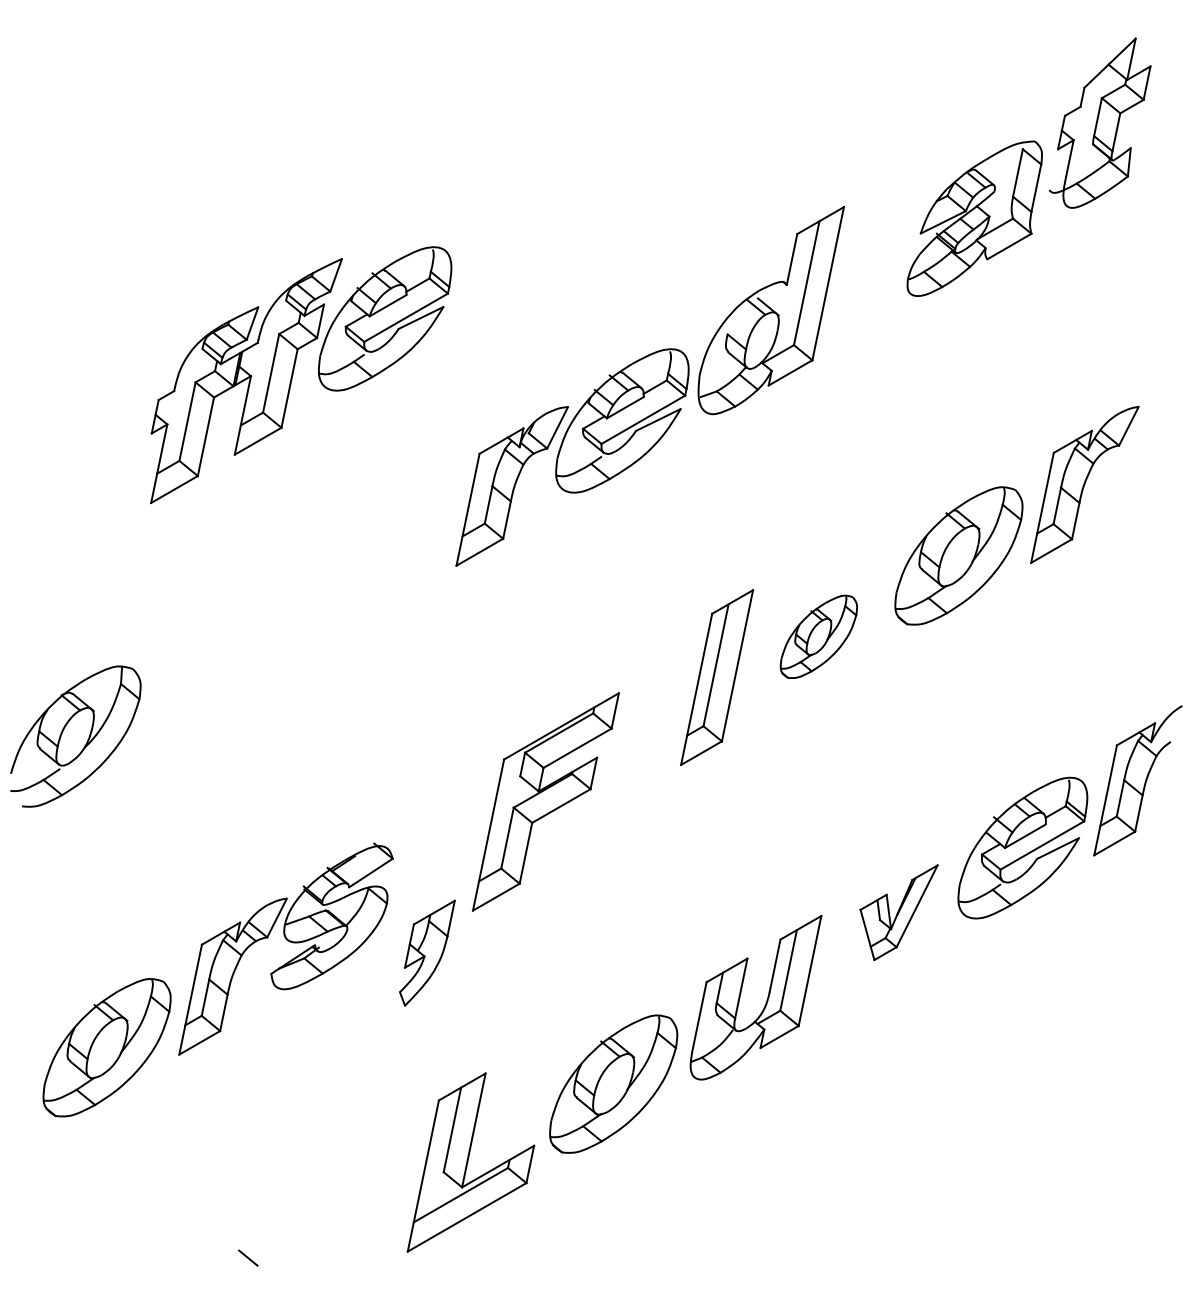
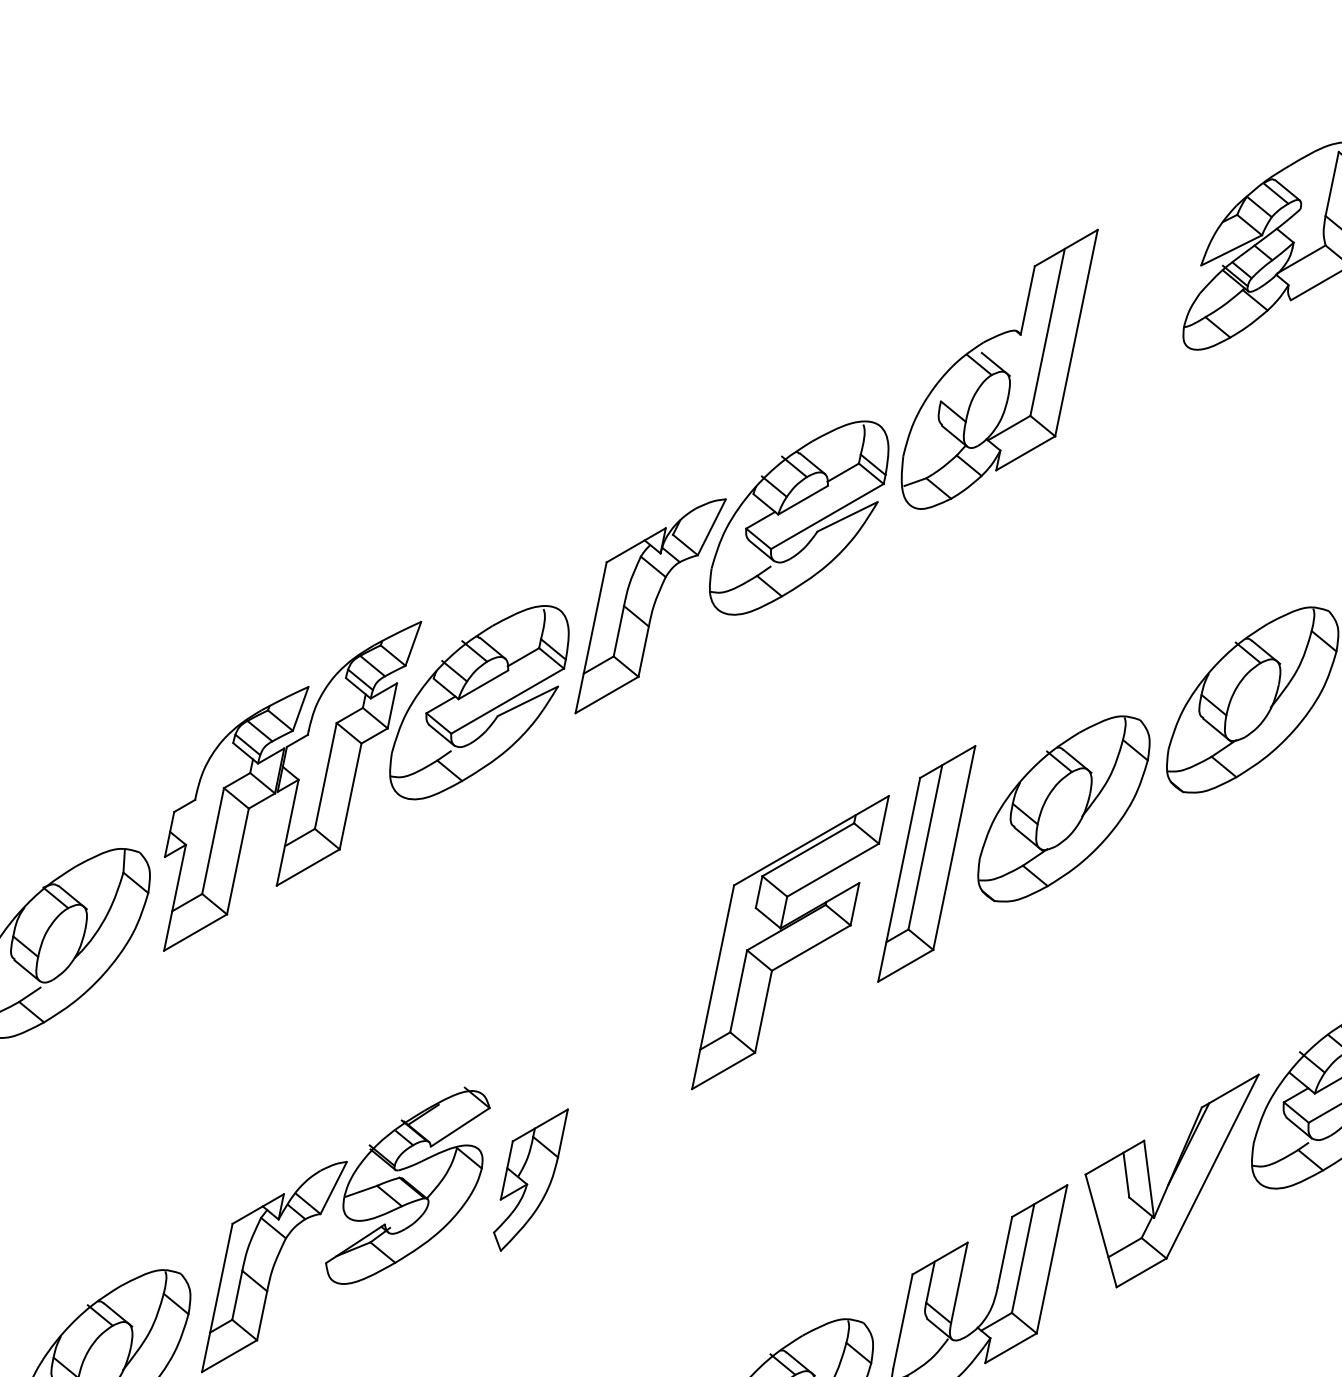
part: (293, 374) -> (355, 777), moved
part: (818, 636) -> (1063, 808), size x1.67
part: (545, 801) -> (789, 941), moved
part: (898, 912) -> (1171, 1180), size x1.67
part: (427, 952) -> (531, 1179), moved

